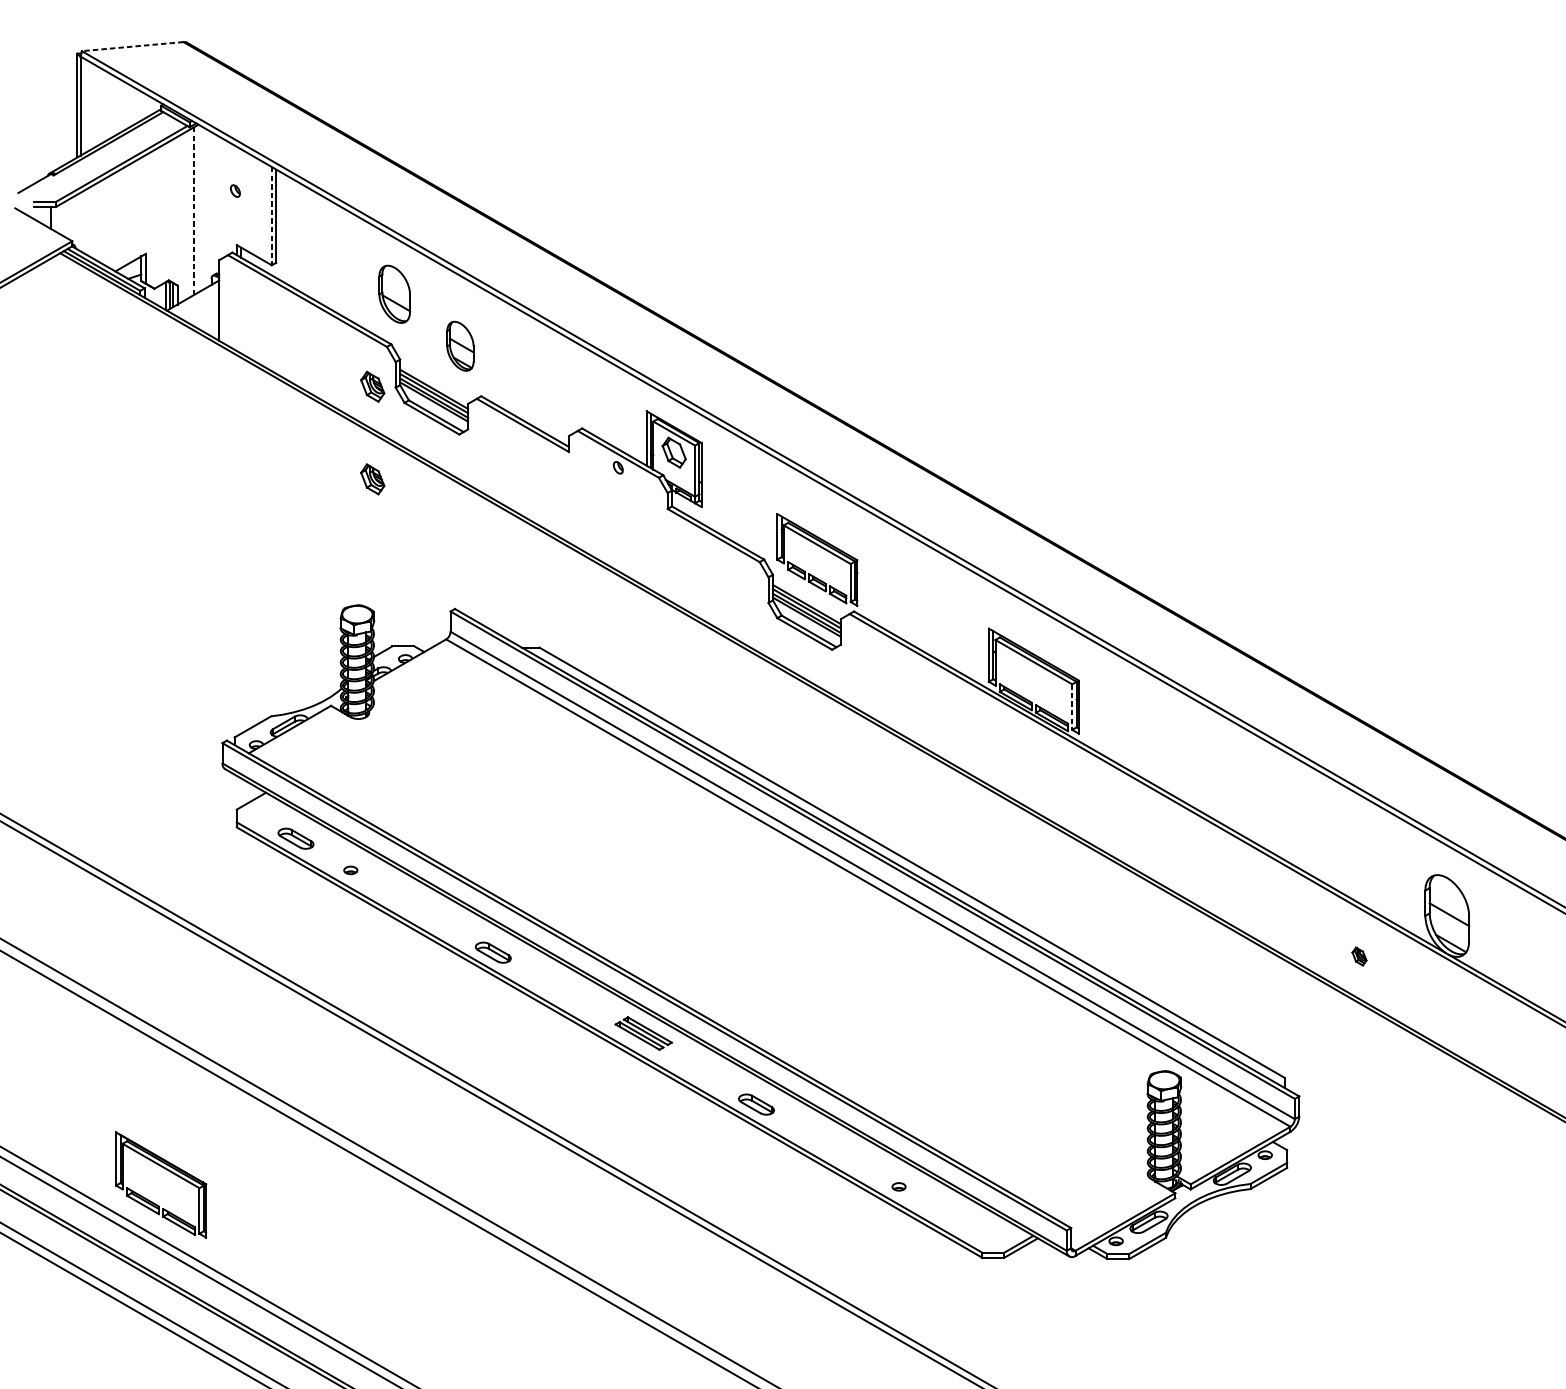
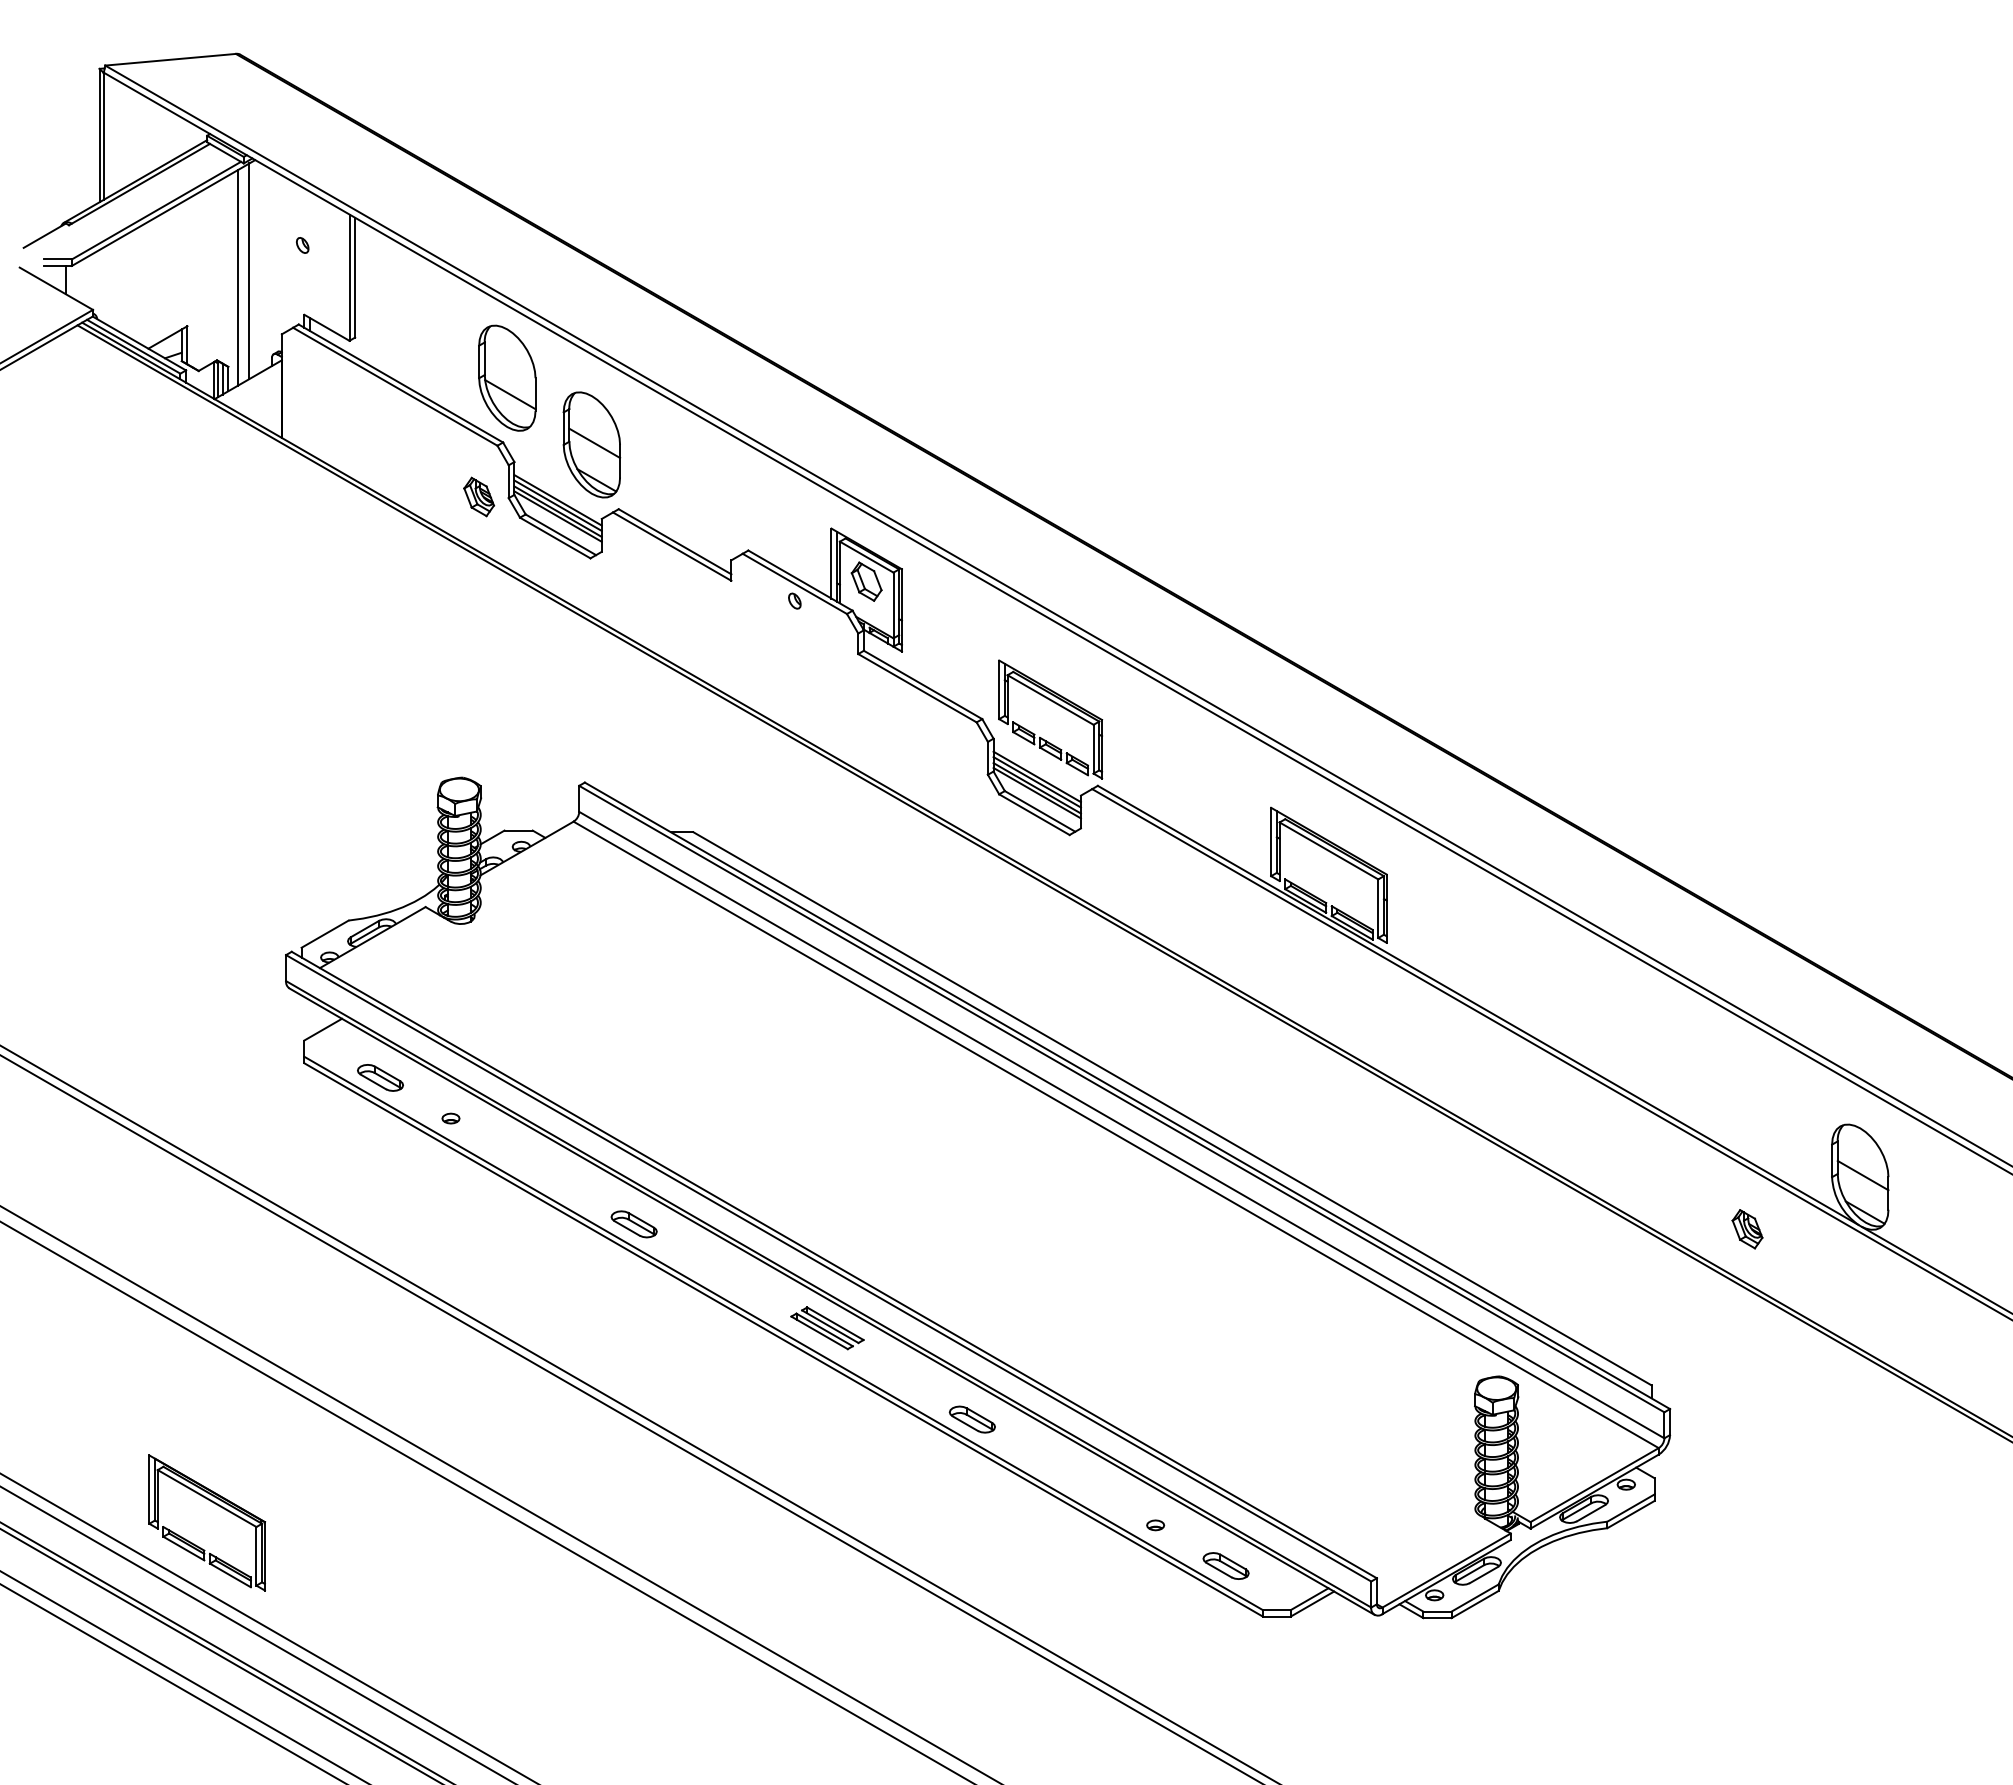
line: (132, 46) -> (170, 59), dashed -> solid
line: (194, 211) -> (249, 271), dashed -> solid
line: (185, 216) -> (238, 277), added
line: (271, 216) -> (349, 278), dashed -> solid
part: (394, 293) -> (507, 377), size x1.43
part: (460, 345) -> (591, 444), size x1.67
part: (372, 478) -> (479, 615), removed
line: (1072, 707) -> (1378, 909), dashed -> solid
part: (1359, 956) -> (1747, 1229), size x1.67
part: (953, 1218) -> (1225, 1565), added

